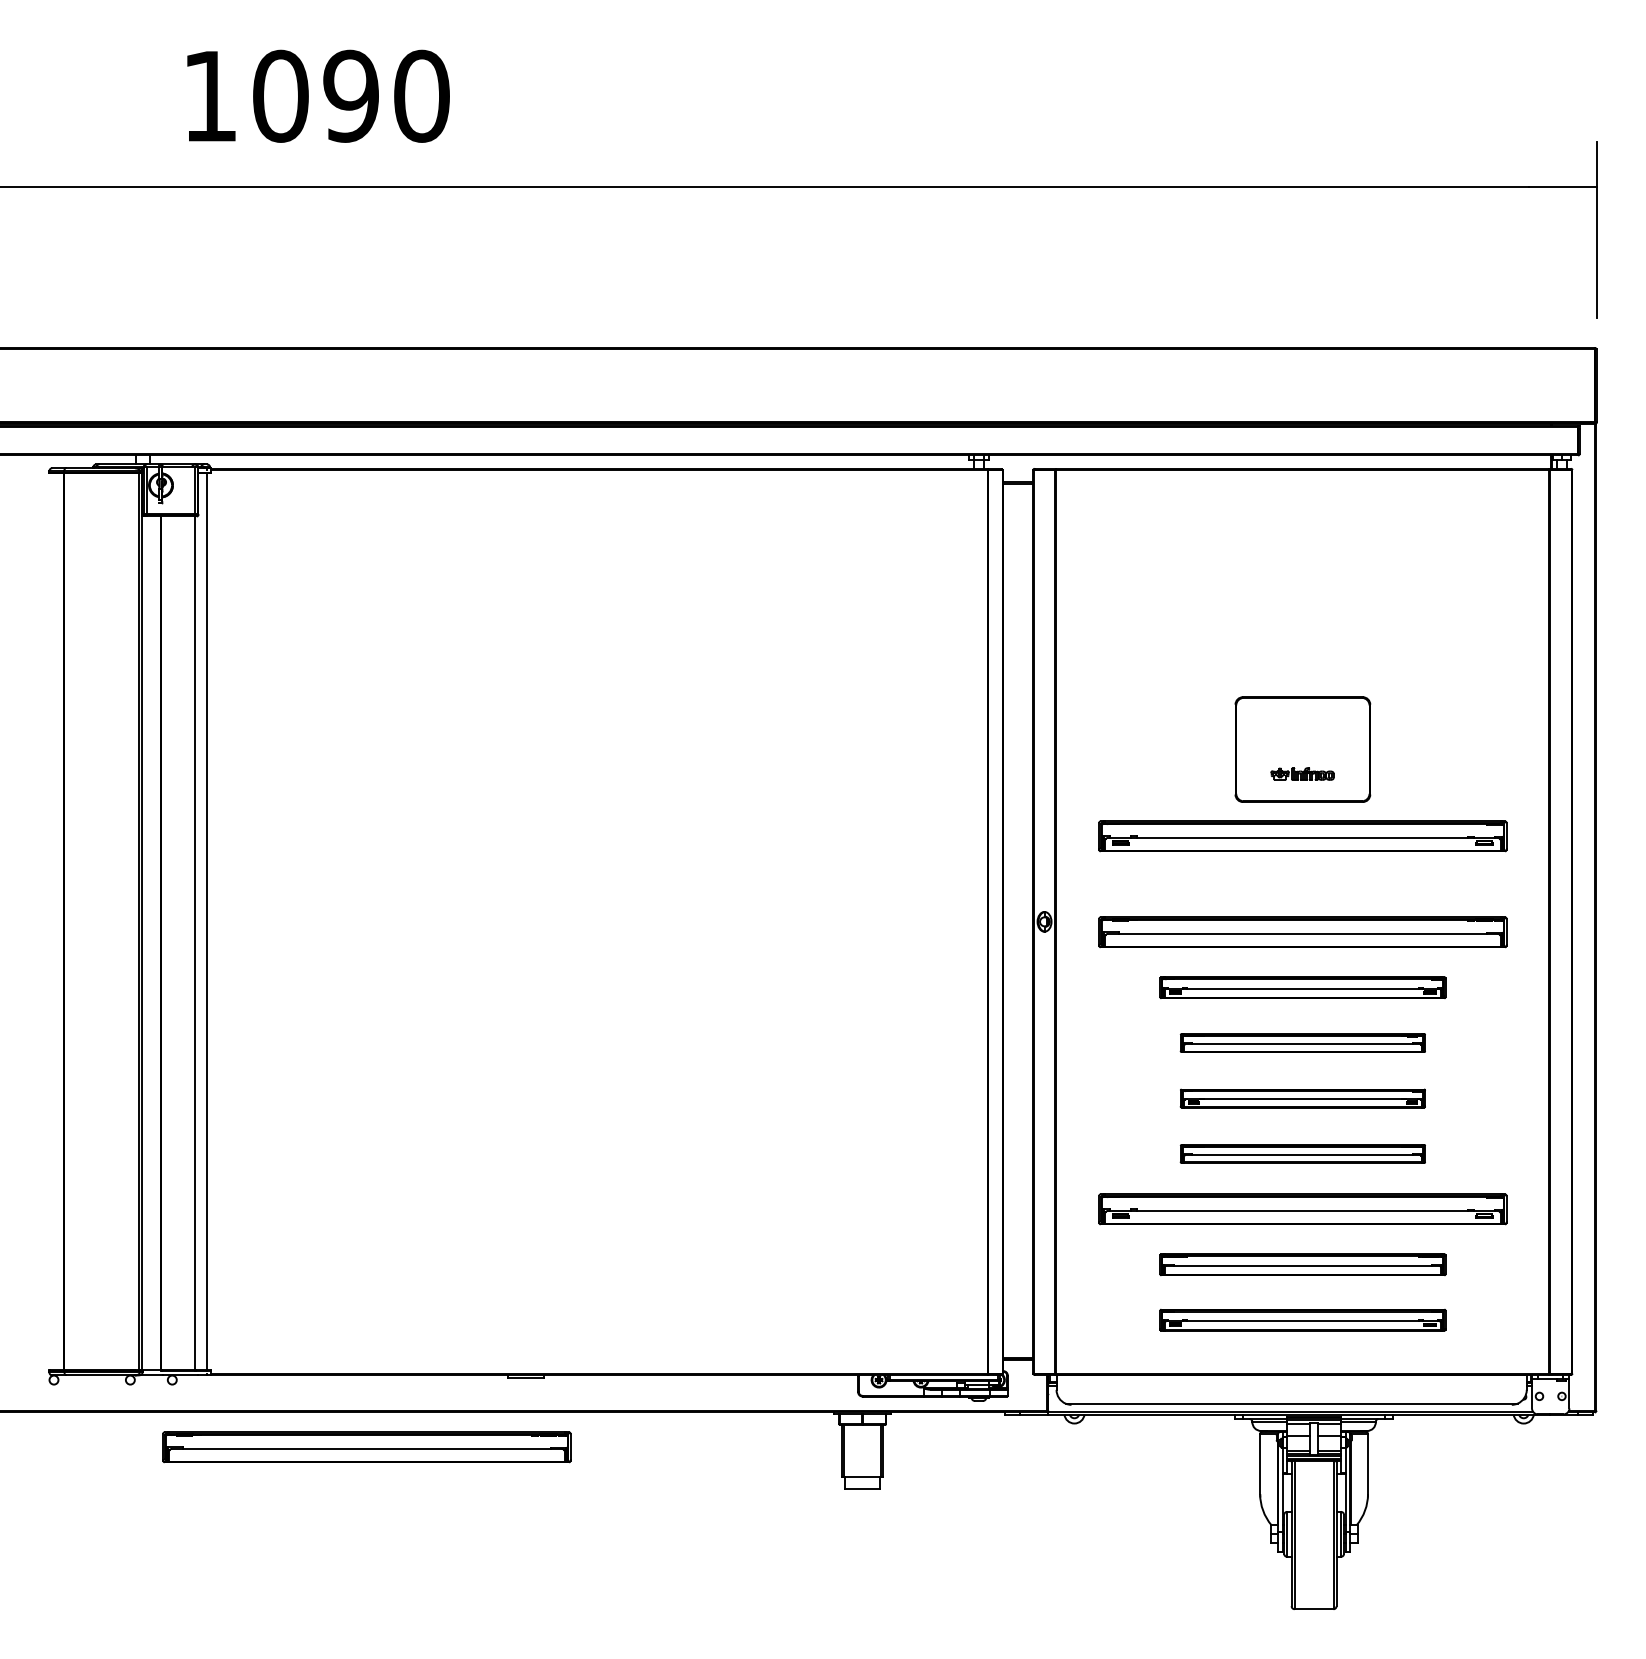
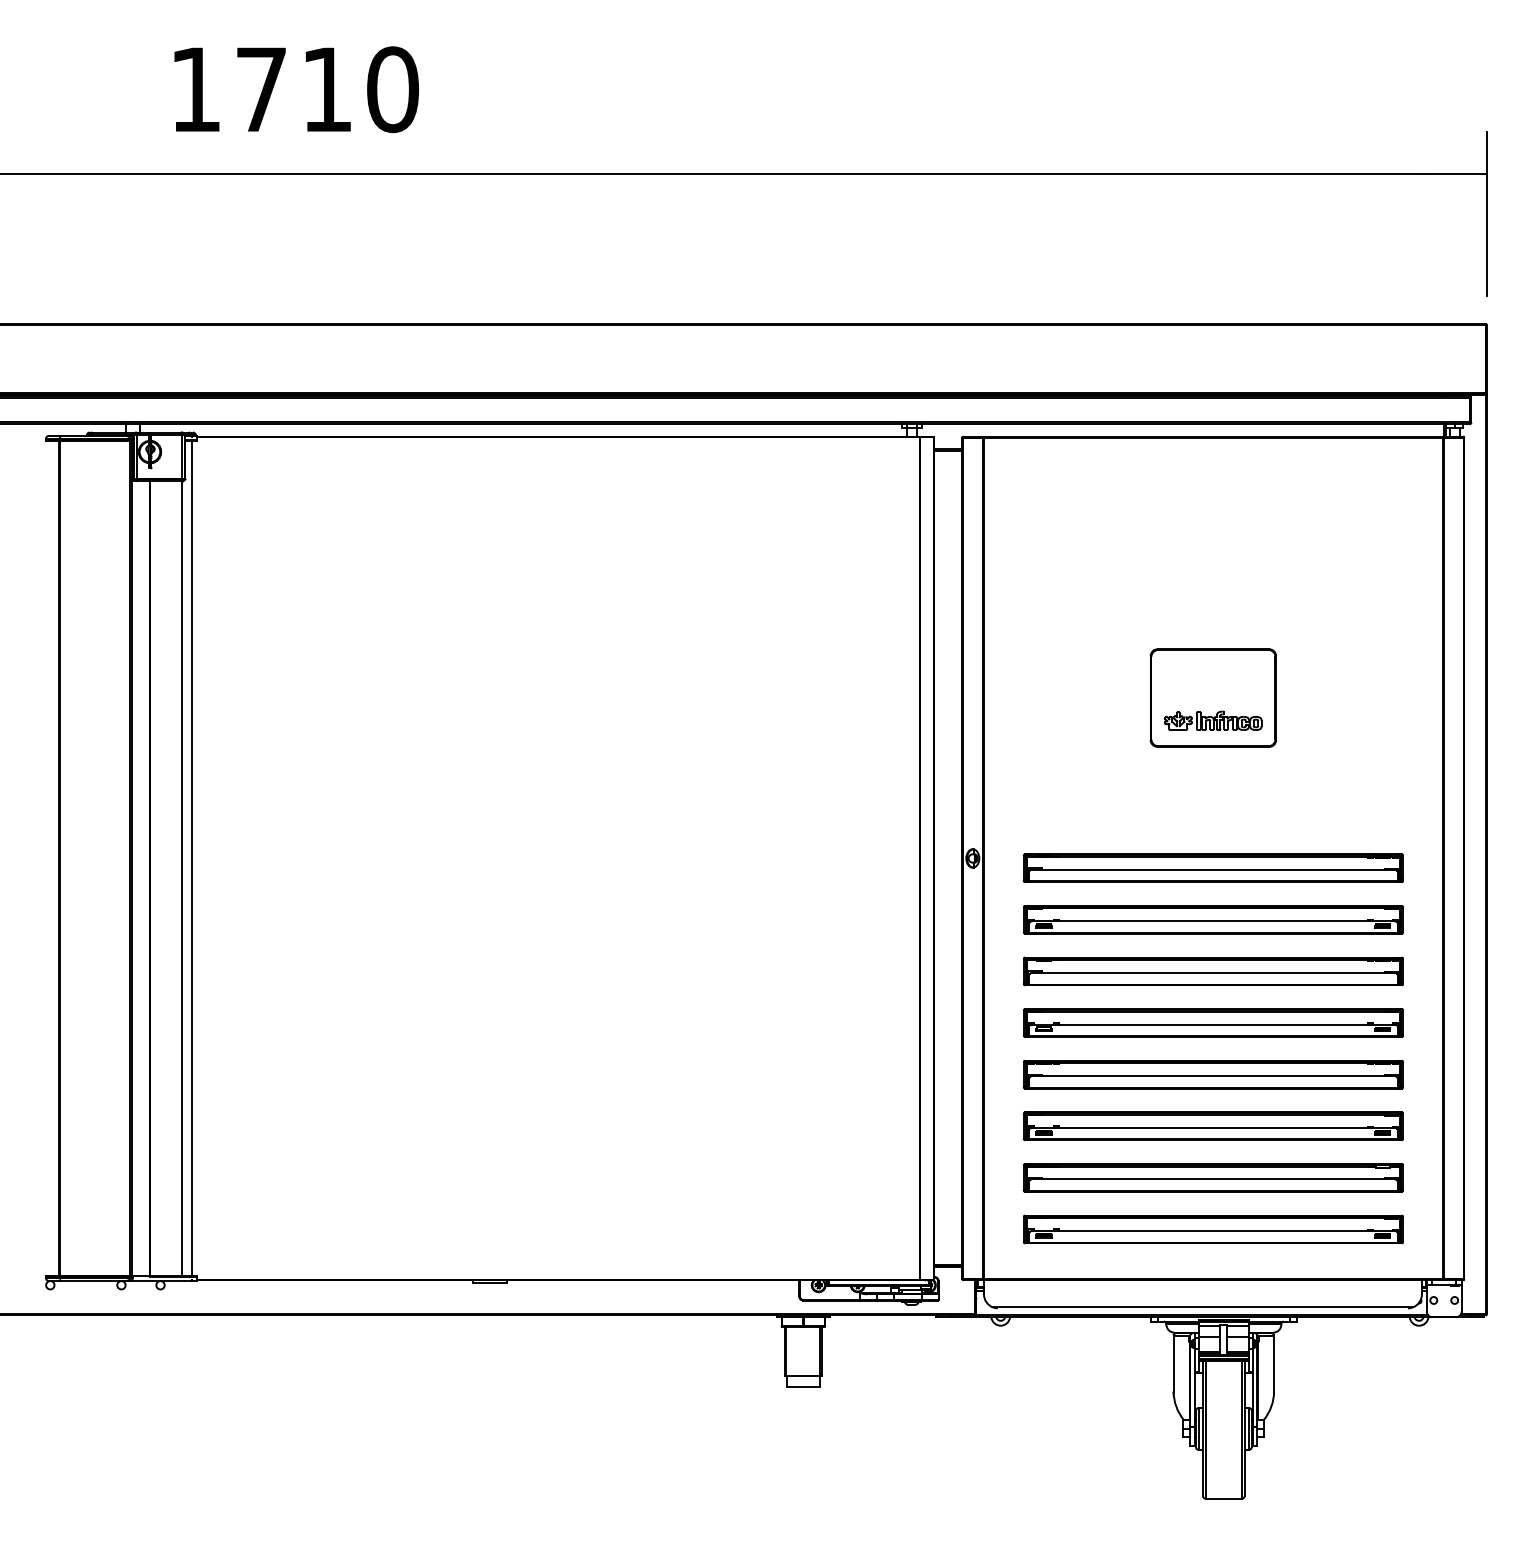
text: (315, 95) -> (293, 88), 1090 -> 1710
part: (1302, 773) -> (1213, 720), size x1.67
part: (1302, 836) -> (1213, 779), removed
part: (1302, 987) -> (1213, 919), size x1.43
part: (1302, 1042) -> (1213, 970), size x1.67
part: (1302, 1098) -> (1213, 1023), size x1.67
part: (1302, 1153) -> (1213, 1074), size x1.67
part: (1302, 1264) -> (1213, 1177), size x1.43
part: (1302, 1319) -> (1213, 1228), size x1.43
part: (366, 1447) -> (341, 1348), removed

